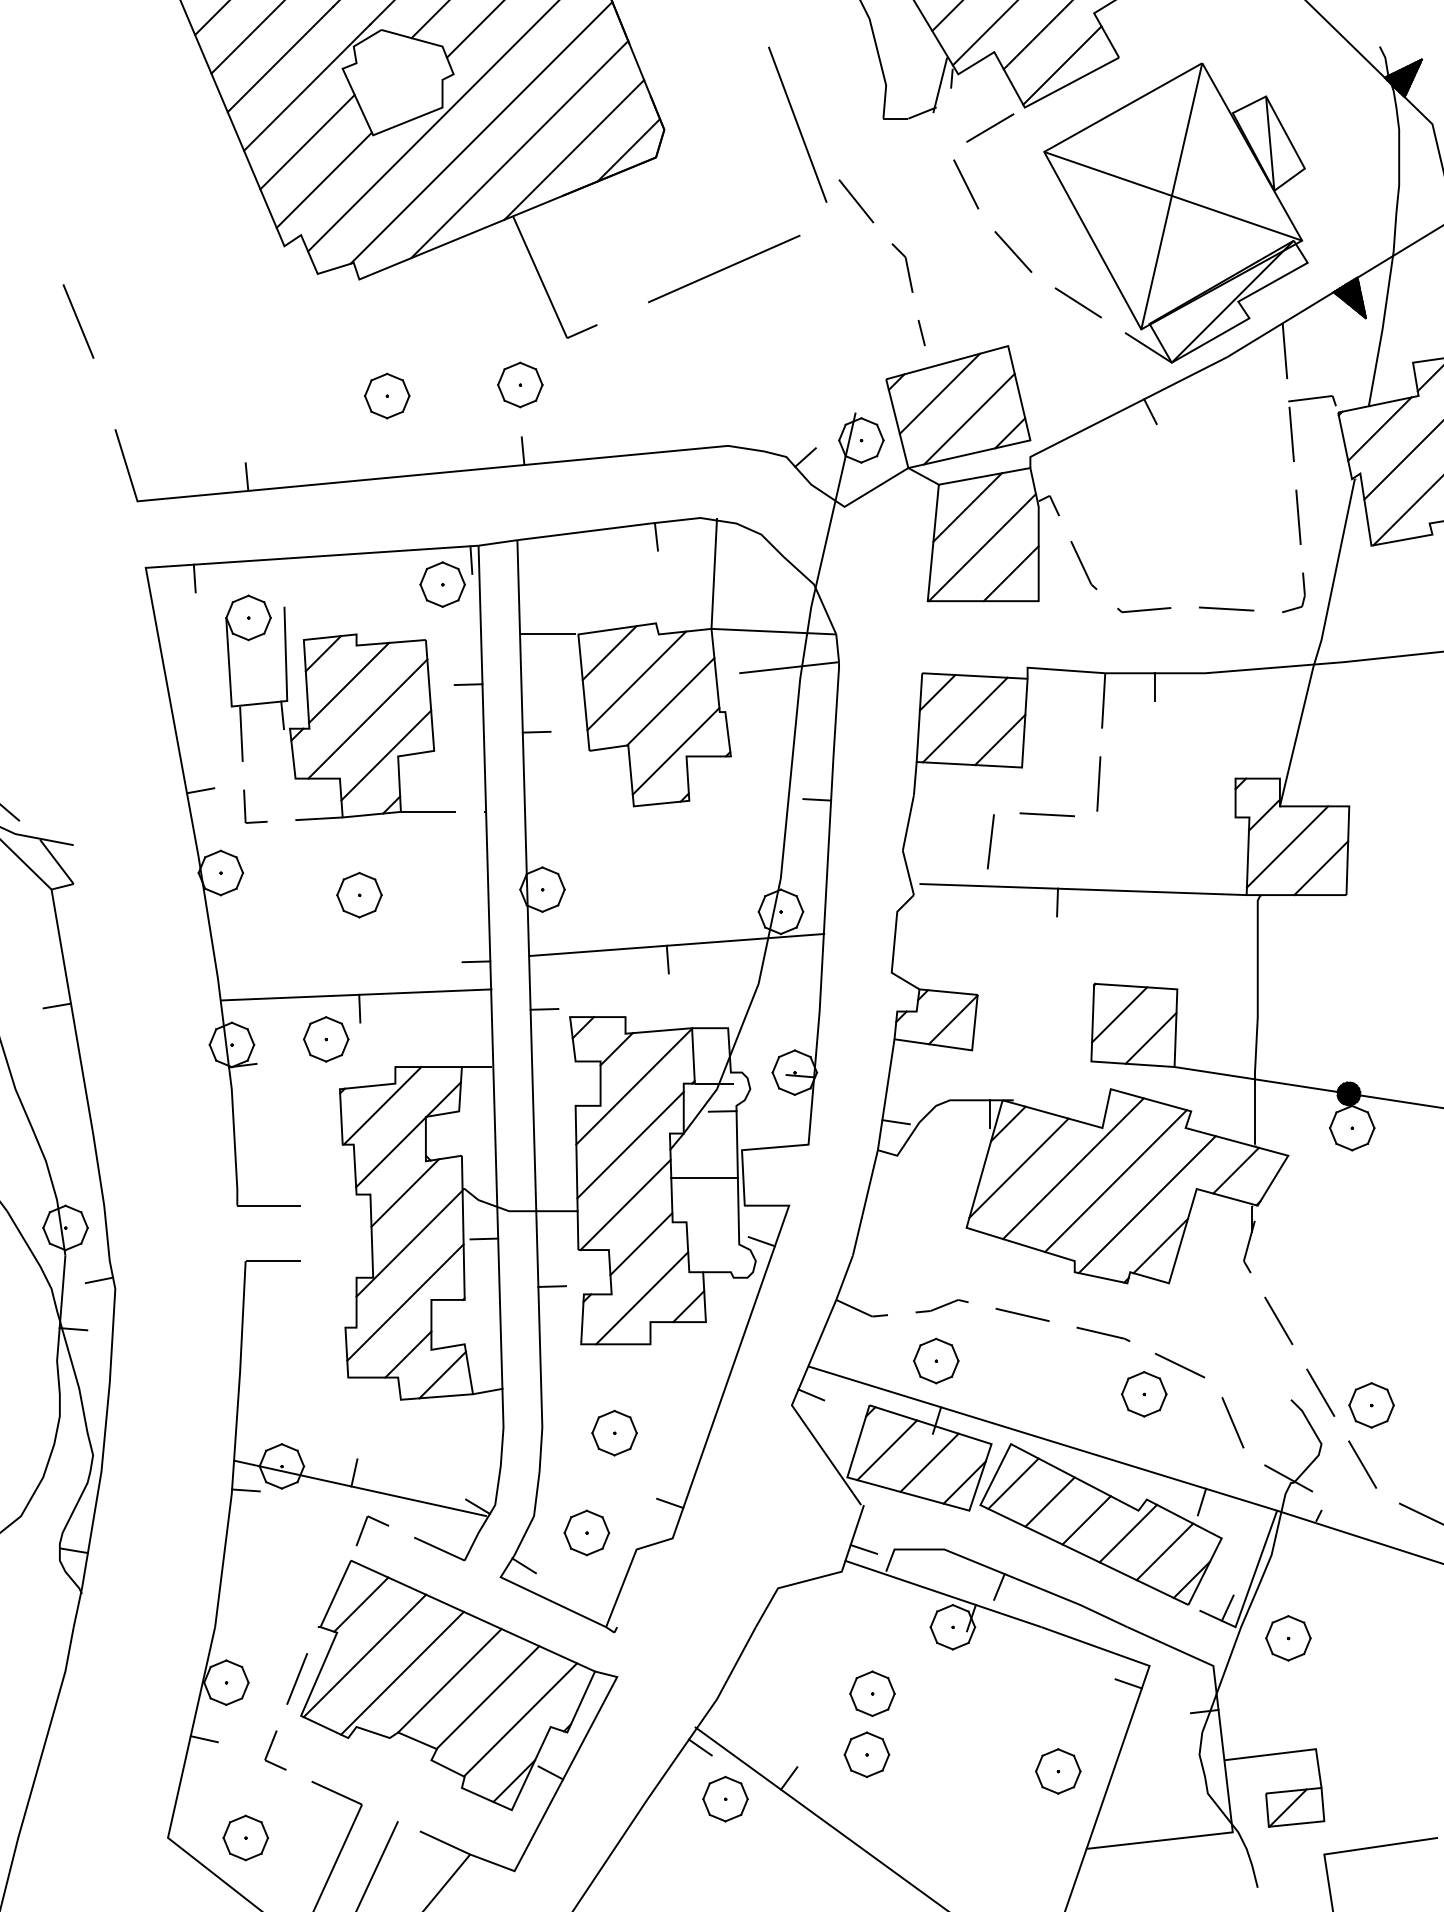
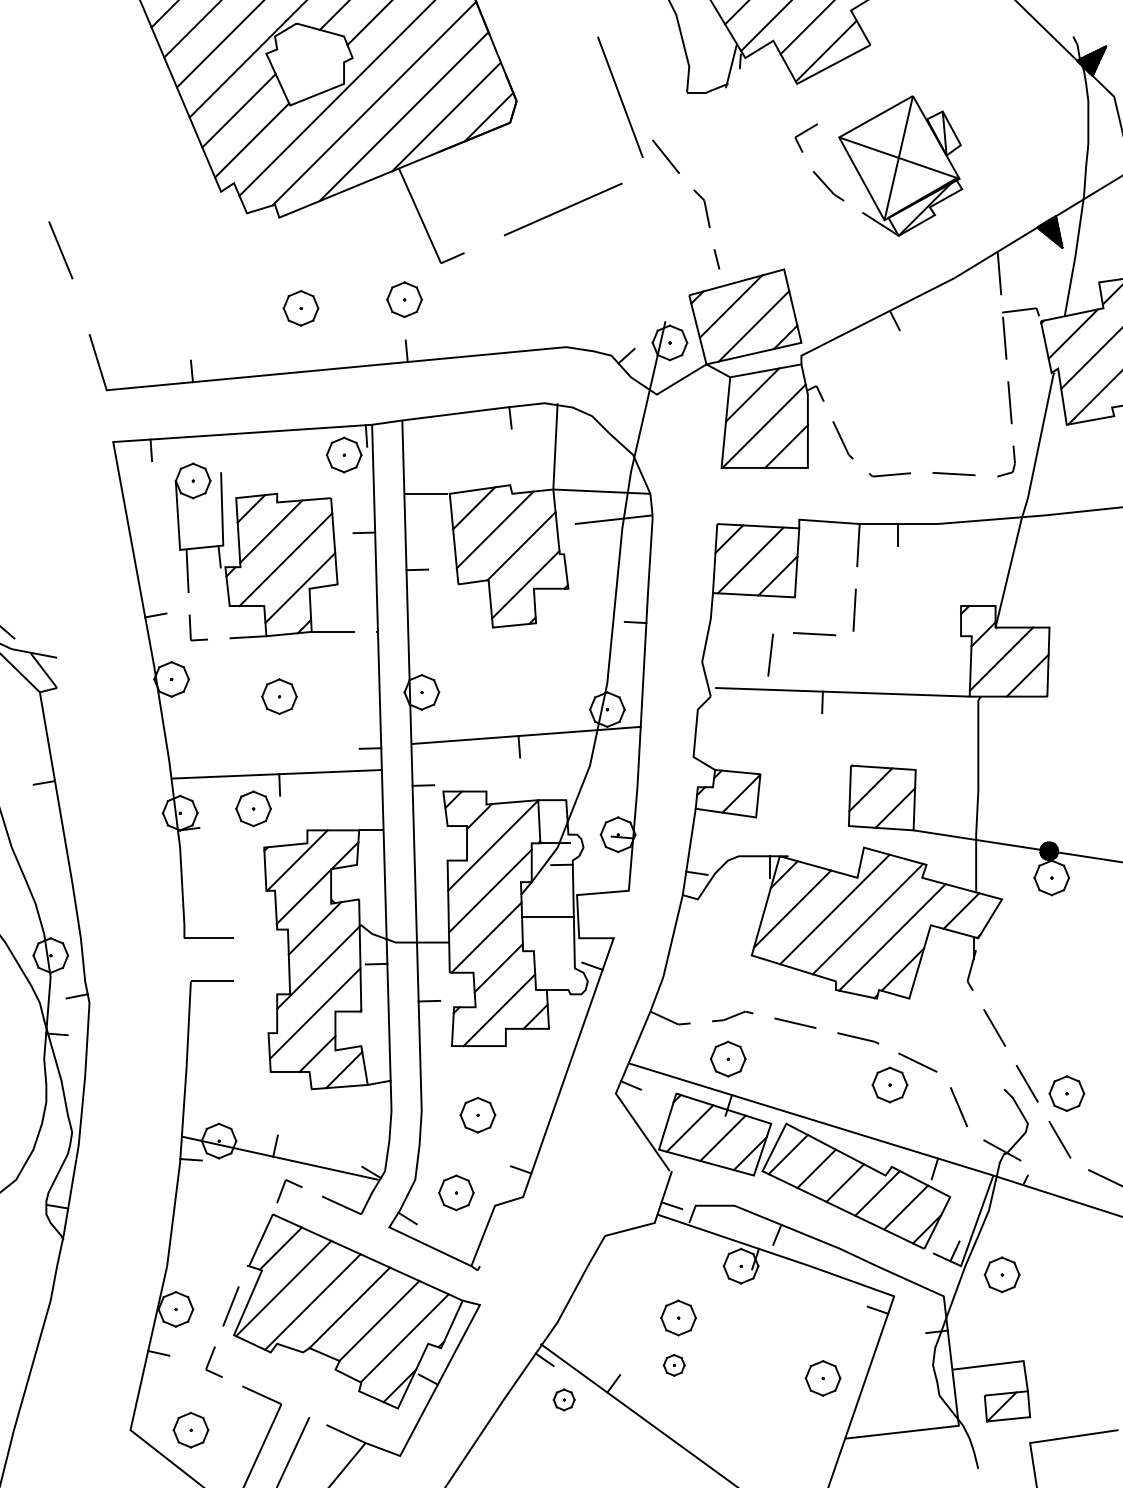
part: (1130, 212) -> (879, 165), size x0.6
part: (866, 1754) -> (673, 1365), size x0.6
part: (725, 1798) -> (564, 1399), size x0.6

